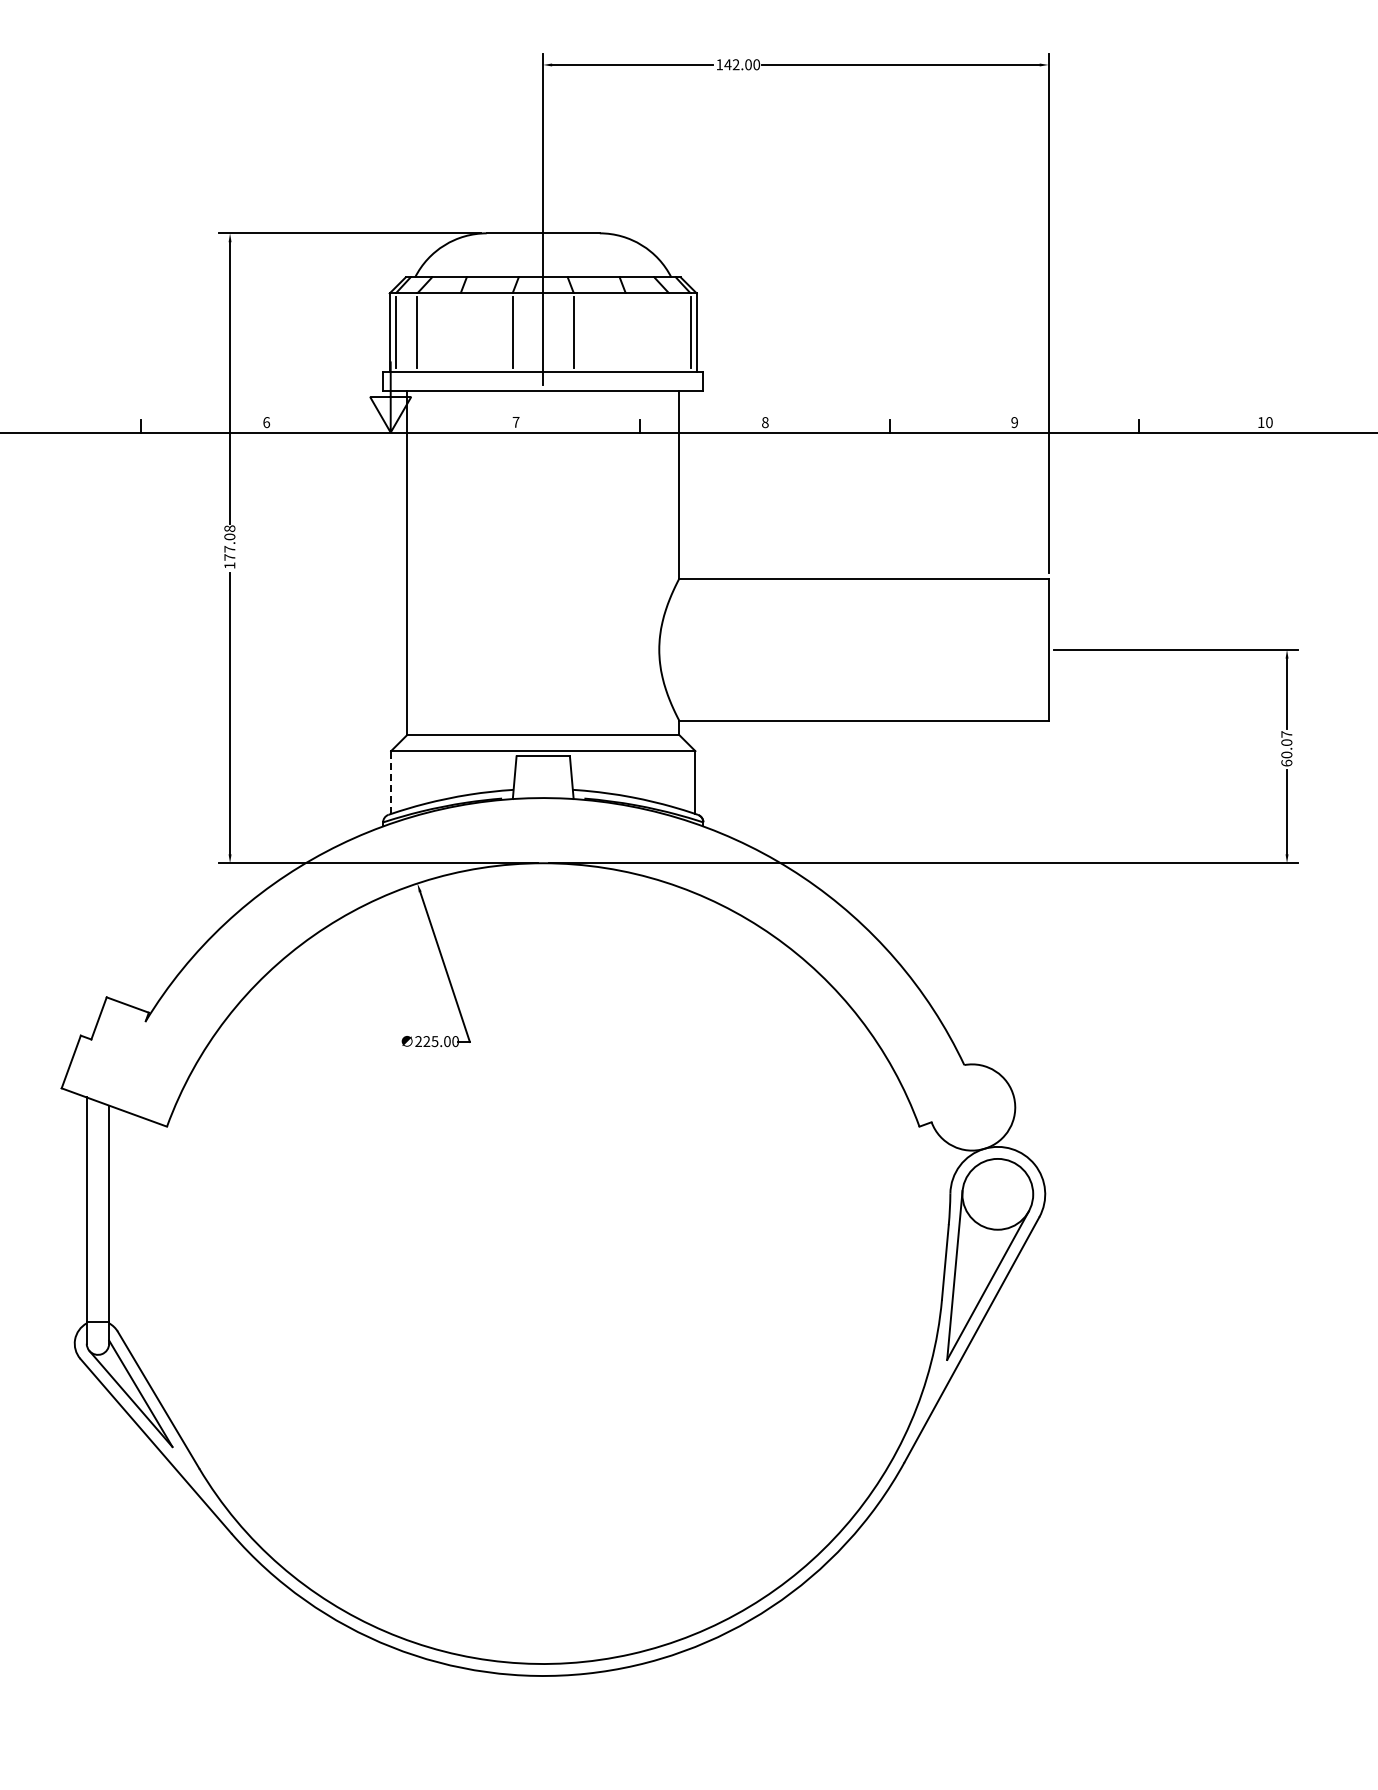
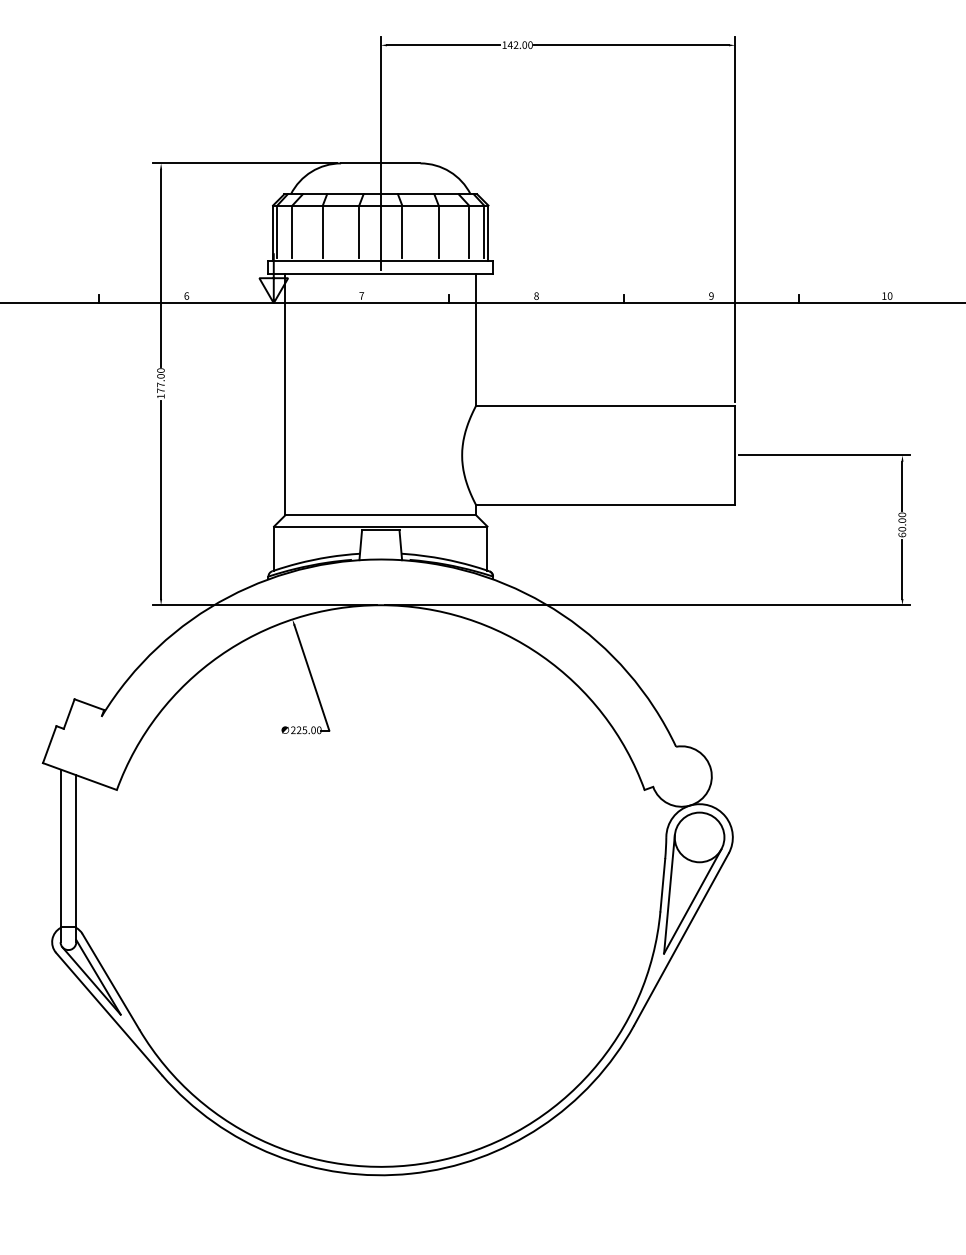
line: (460, 332) -> (322, 232), added
line: (625, 332) -> (438, 232), added
line: (669, 332) -> (469, 232), added
text: (230, 528) -> (161, 370), 177.08 -> 177.00
text: (1286, 734) -> (902, 514), 60.07 -> 60.00
line: (391, 782) -> (274, 548), dashed -> solid

